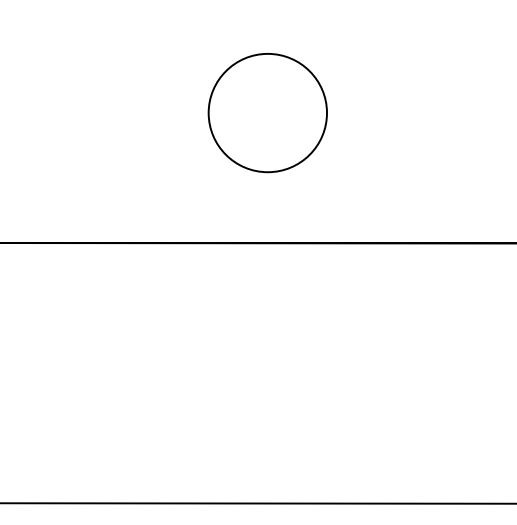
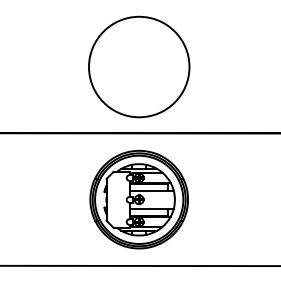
circle: (268, 111) -> (139, 66), size x1.67
part: (266, 373) -> (138, 199), added

